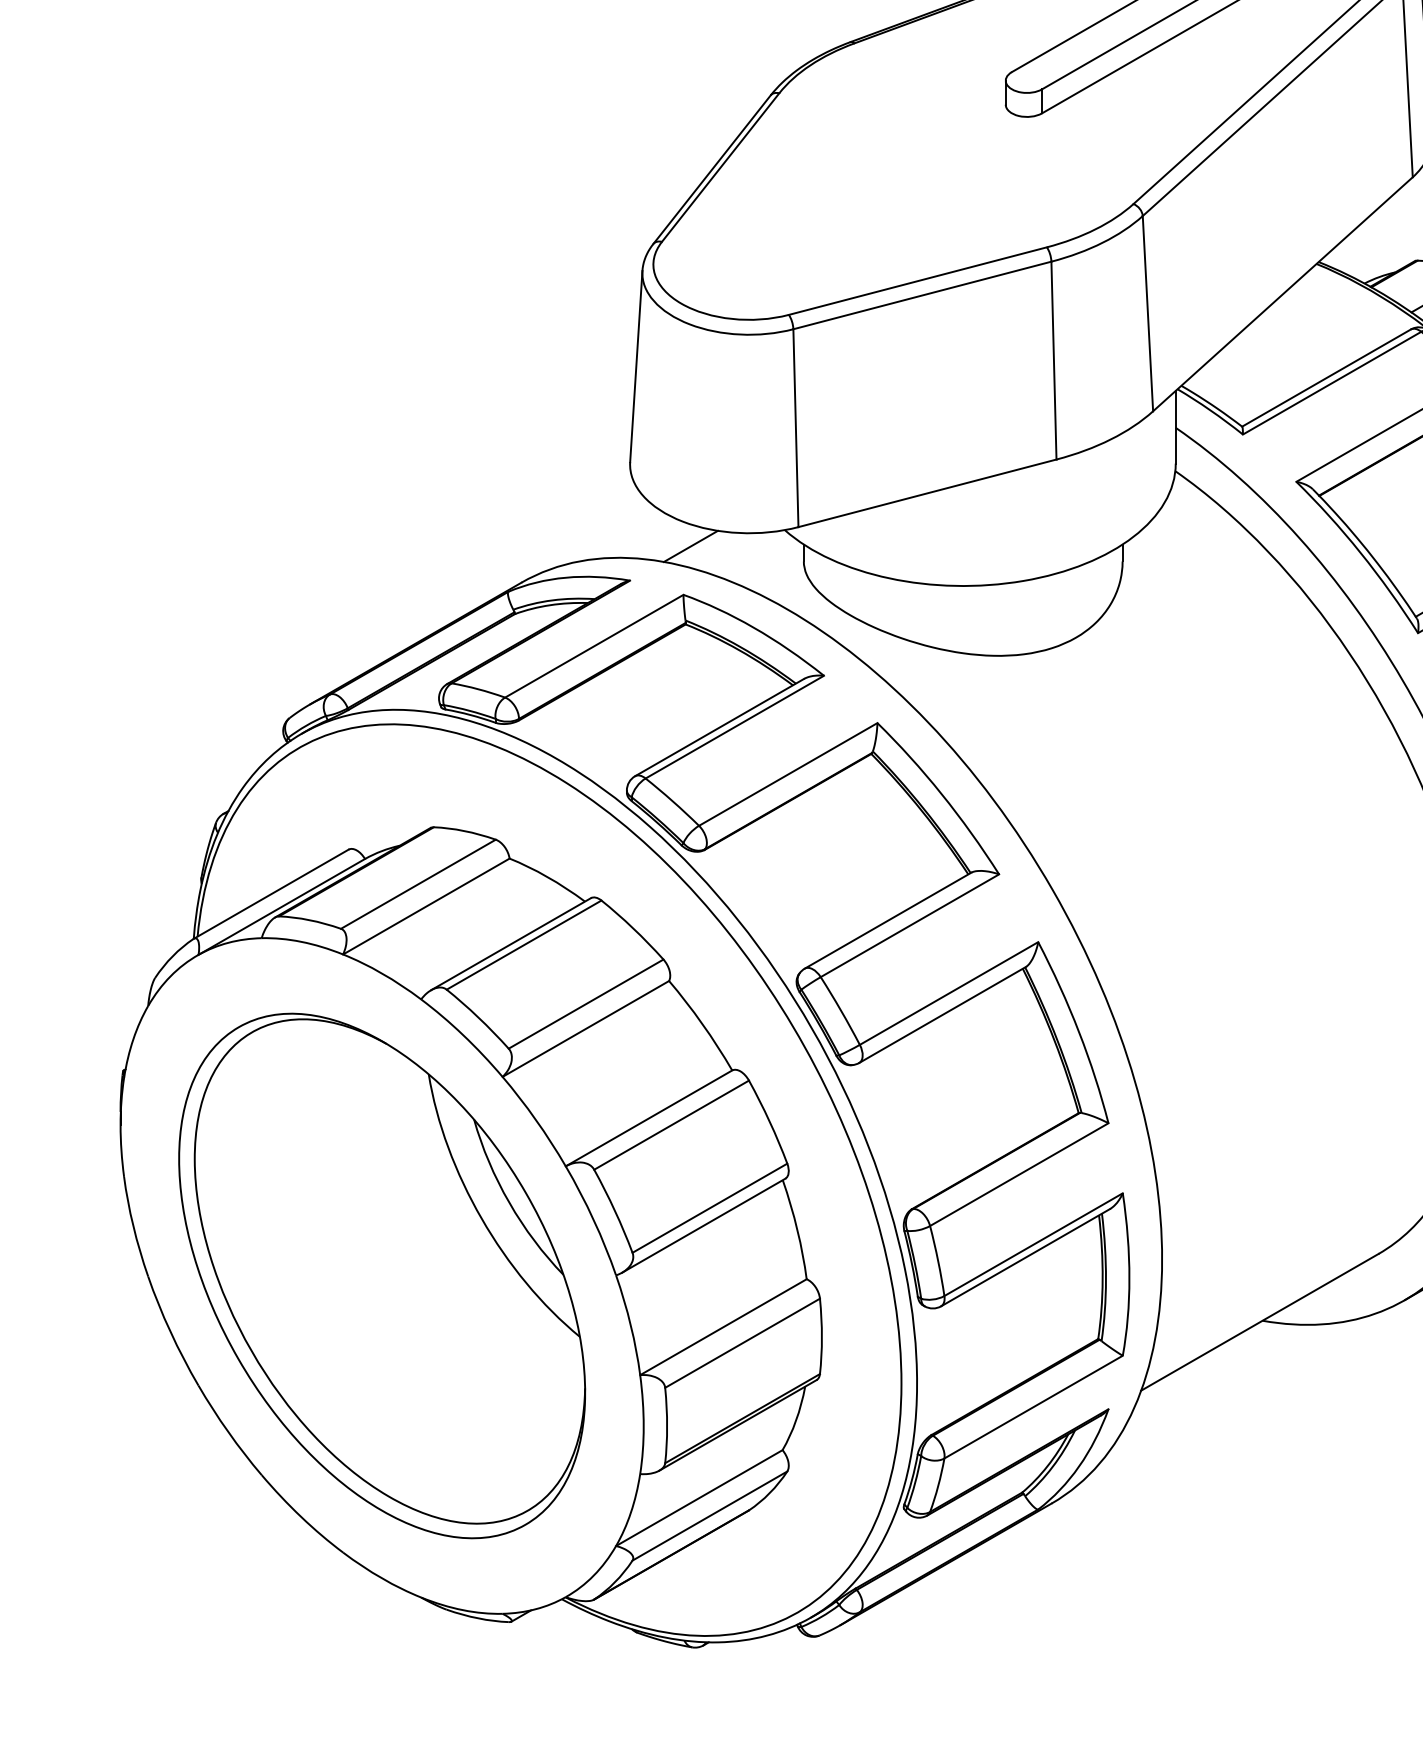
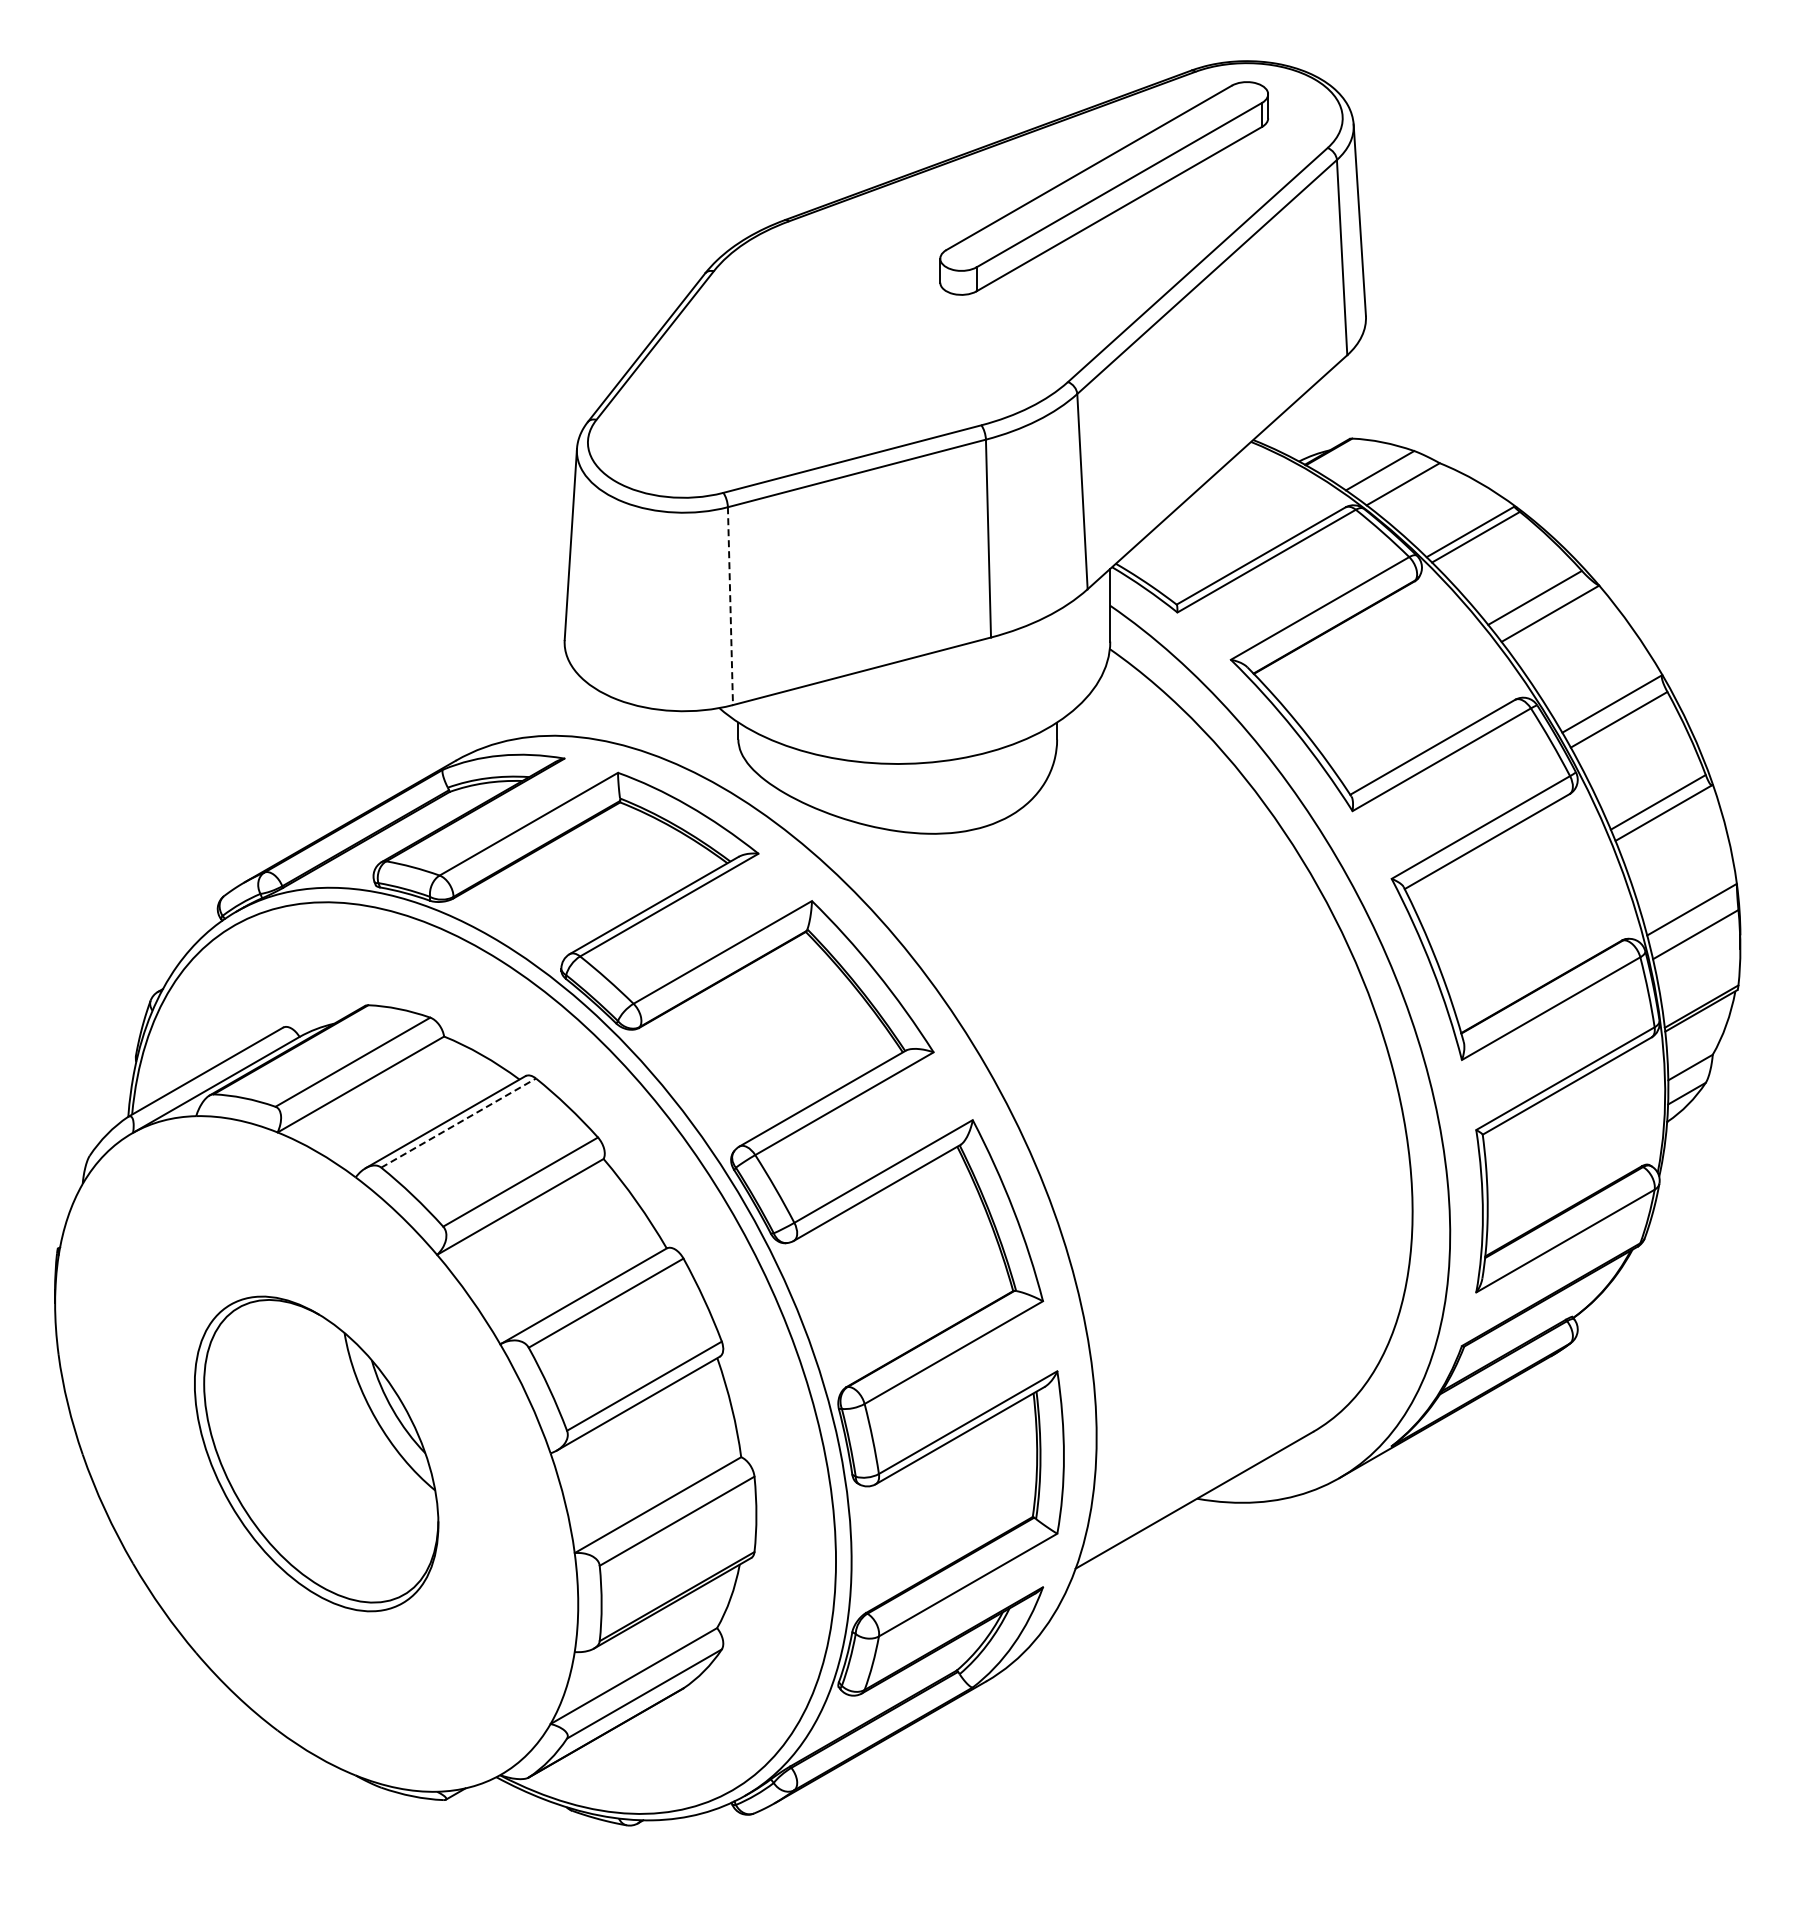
line: (795, 428) -> (730, 606), solid -> dashed
line: (690, 545) -> (625, 723), removed
line: (524, 944) -> (459, 1122), solid -> dashed
part: (381, 1275) -> (316, 1453), size x0.6

